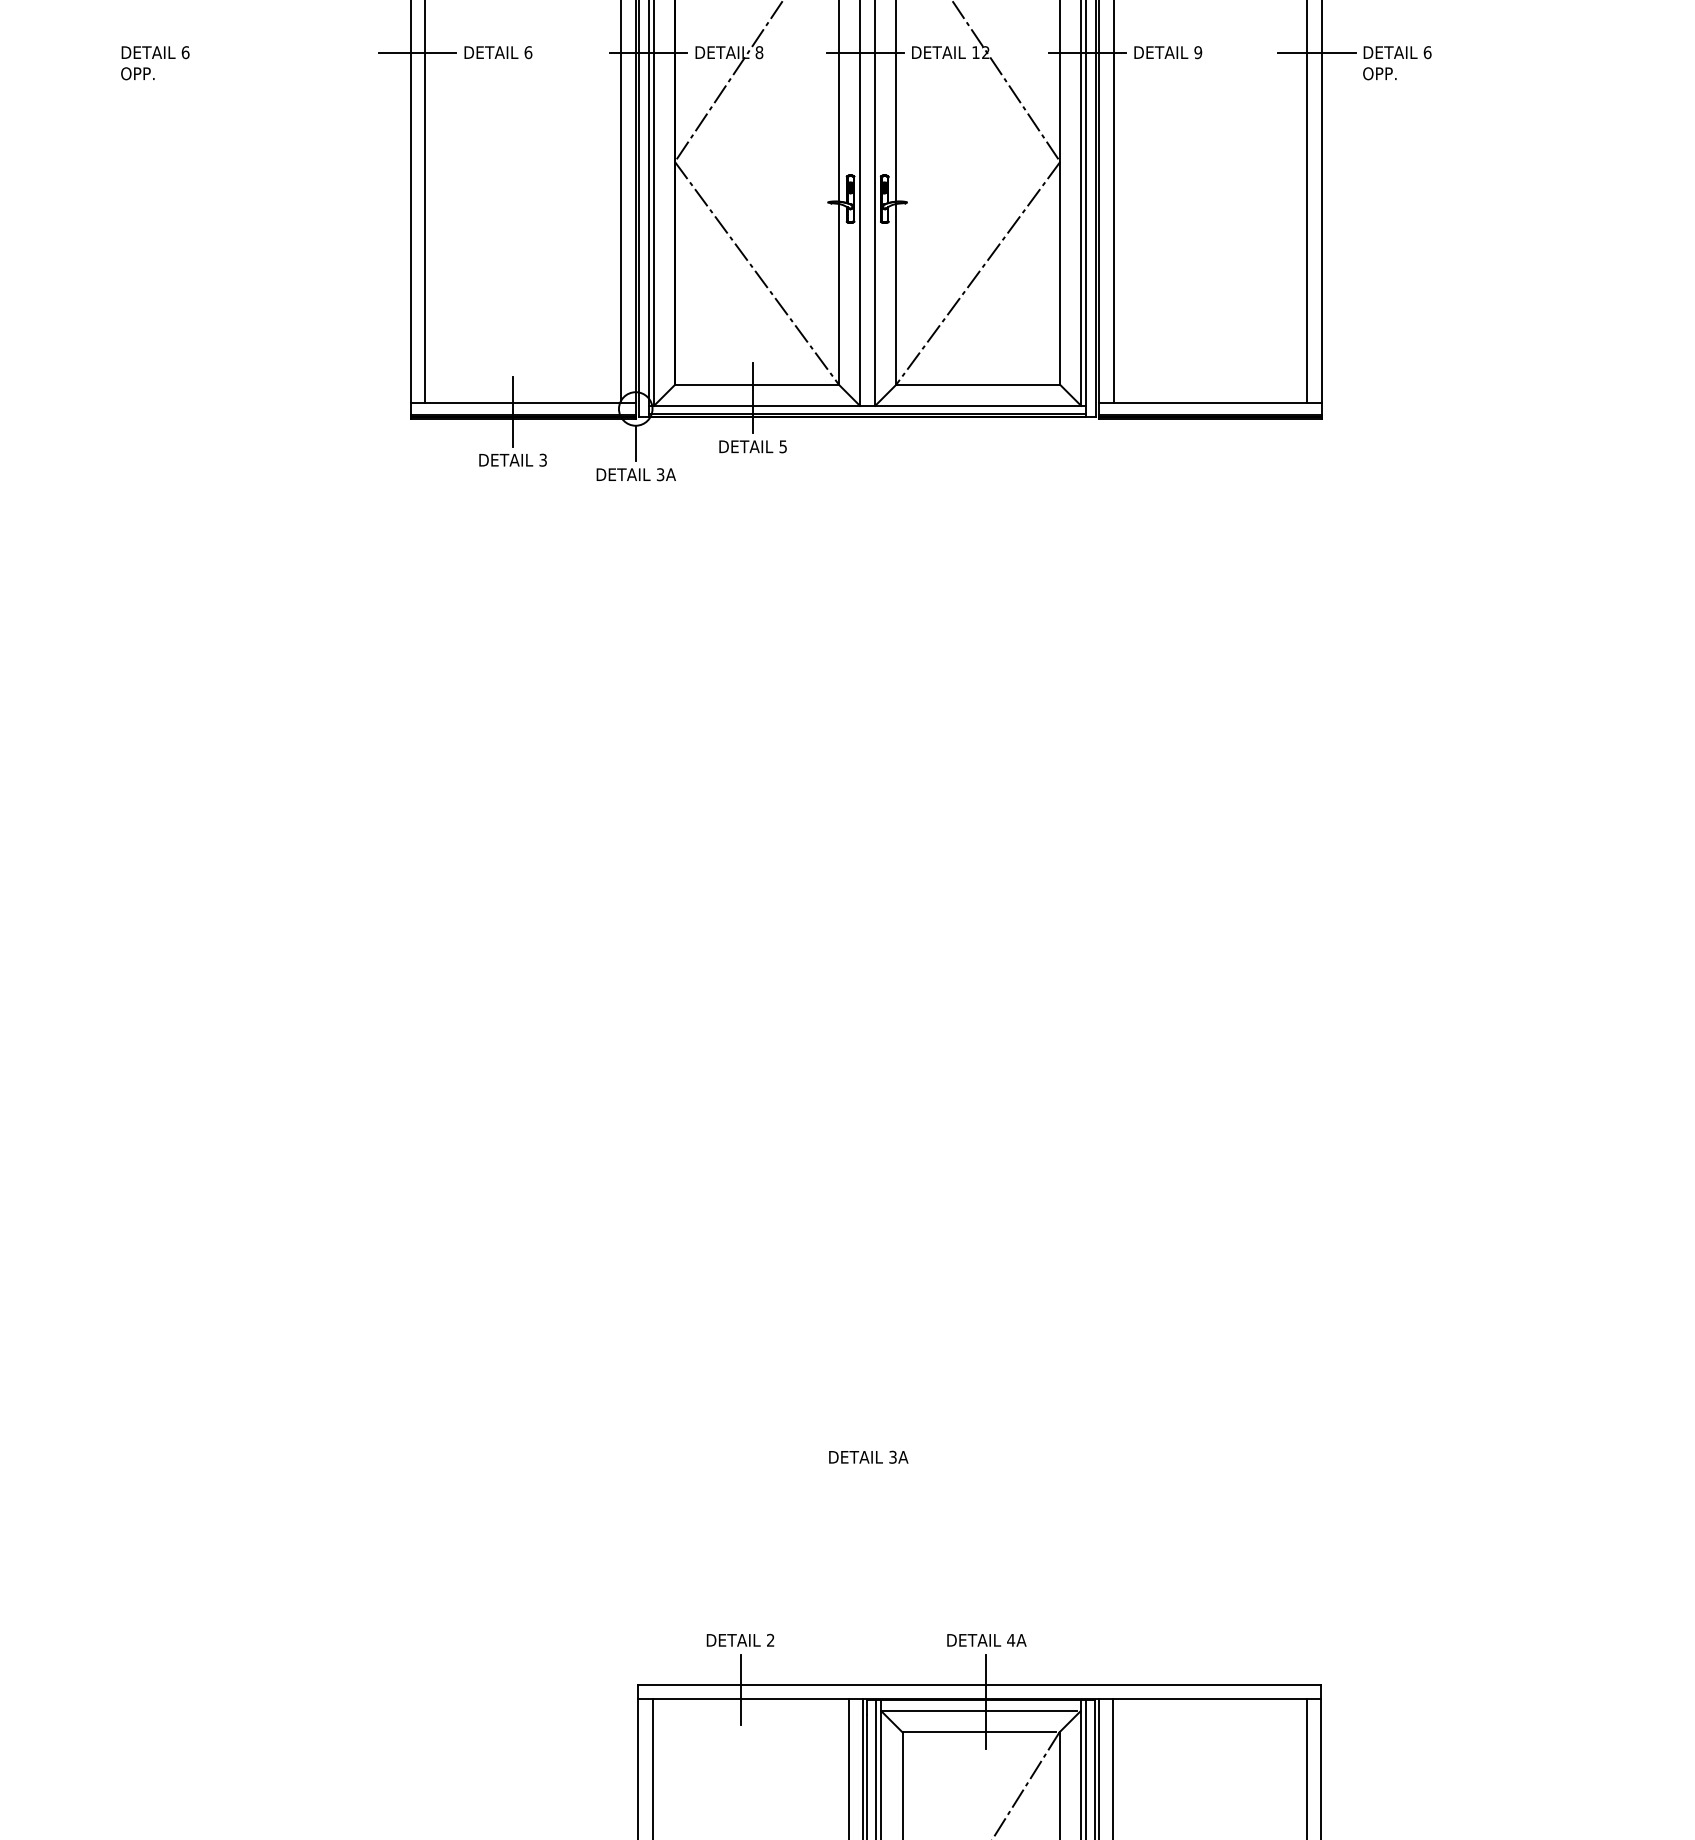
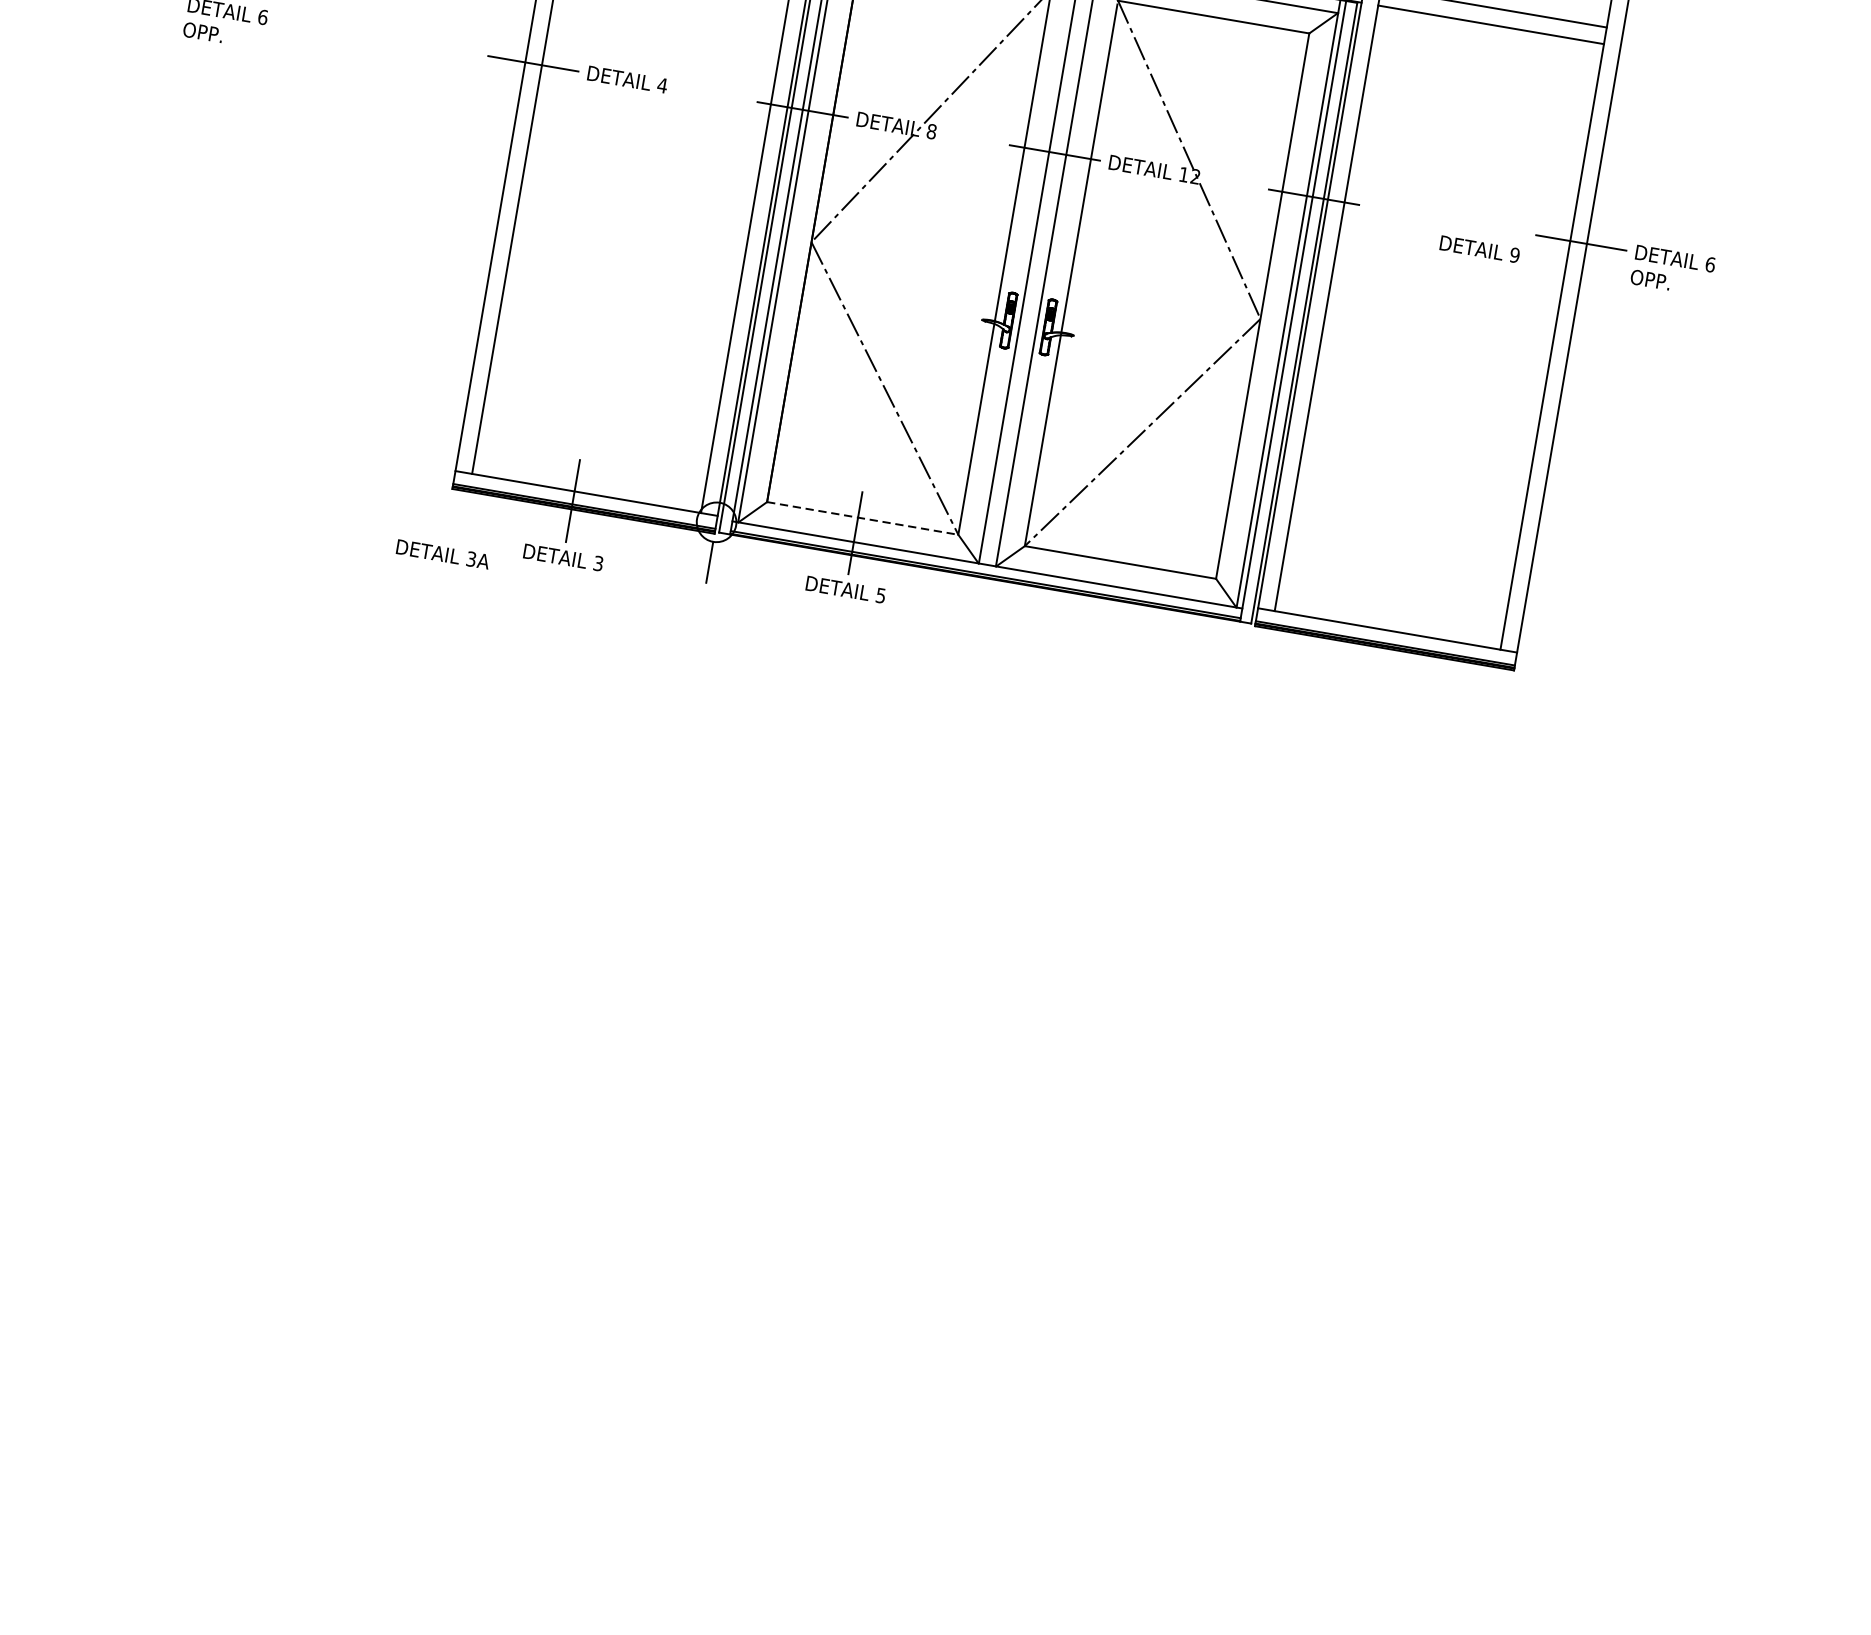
text: (528, 52) -> (662, 85), 6 -> 4
text: (1168, 52) -> (1480, 249), moved
line: (757, 384) -> (863, 518), solid -> dashed
text: (635, 474) -> (442, 554), moved

